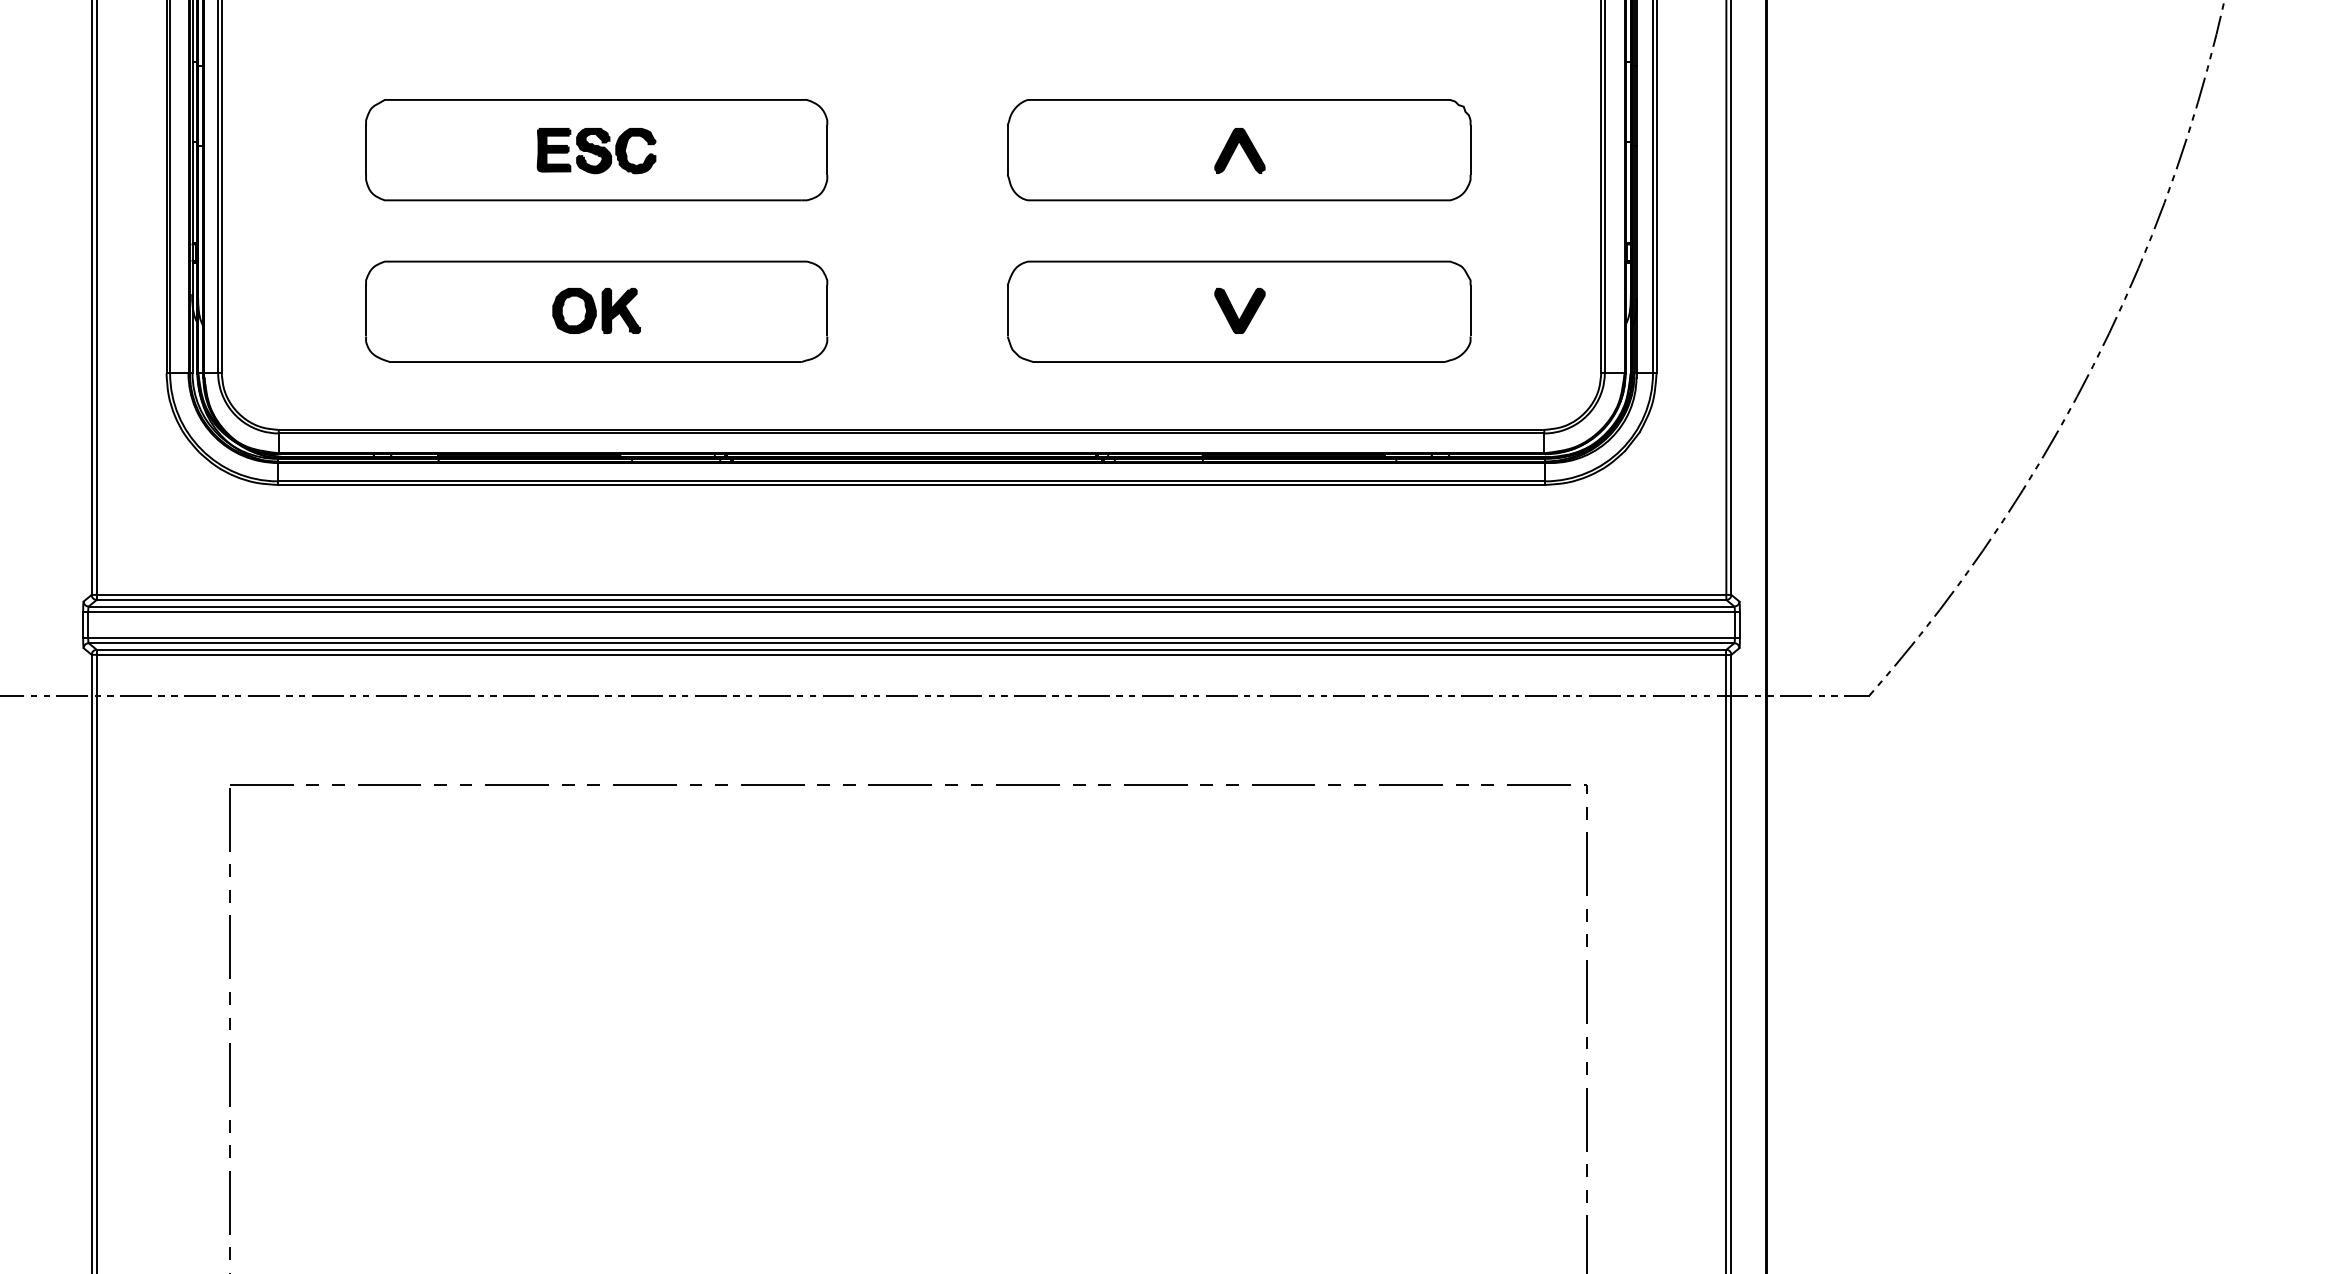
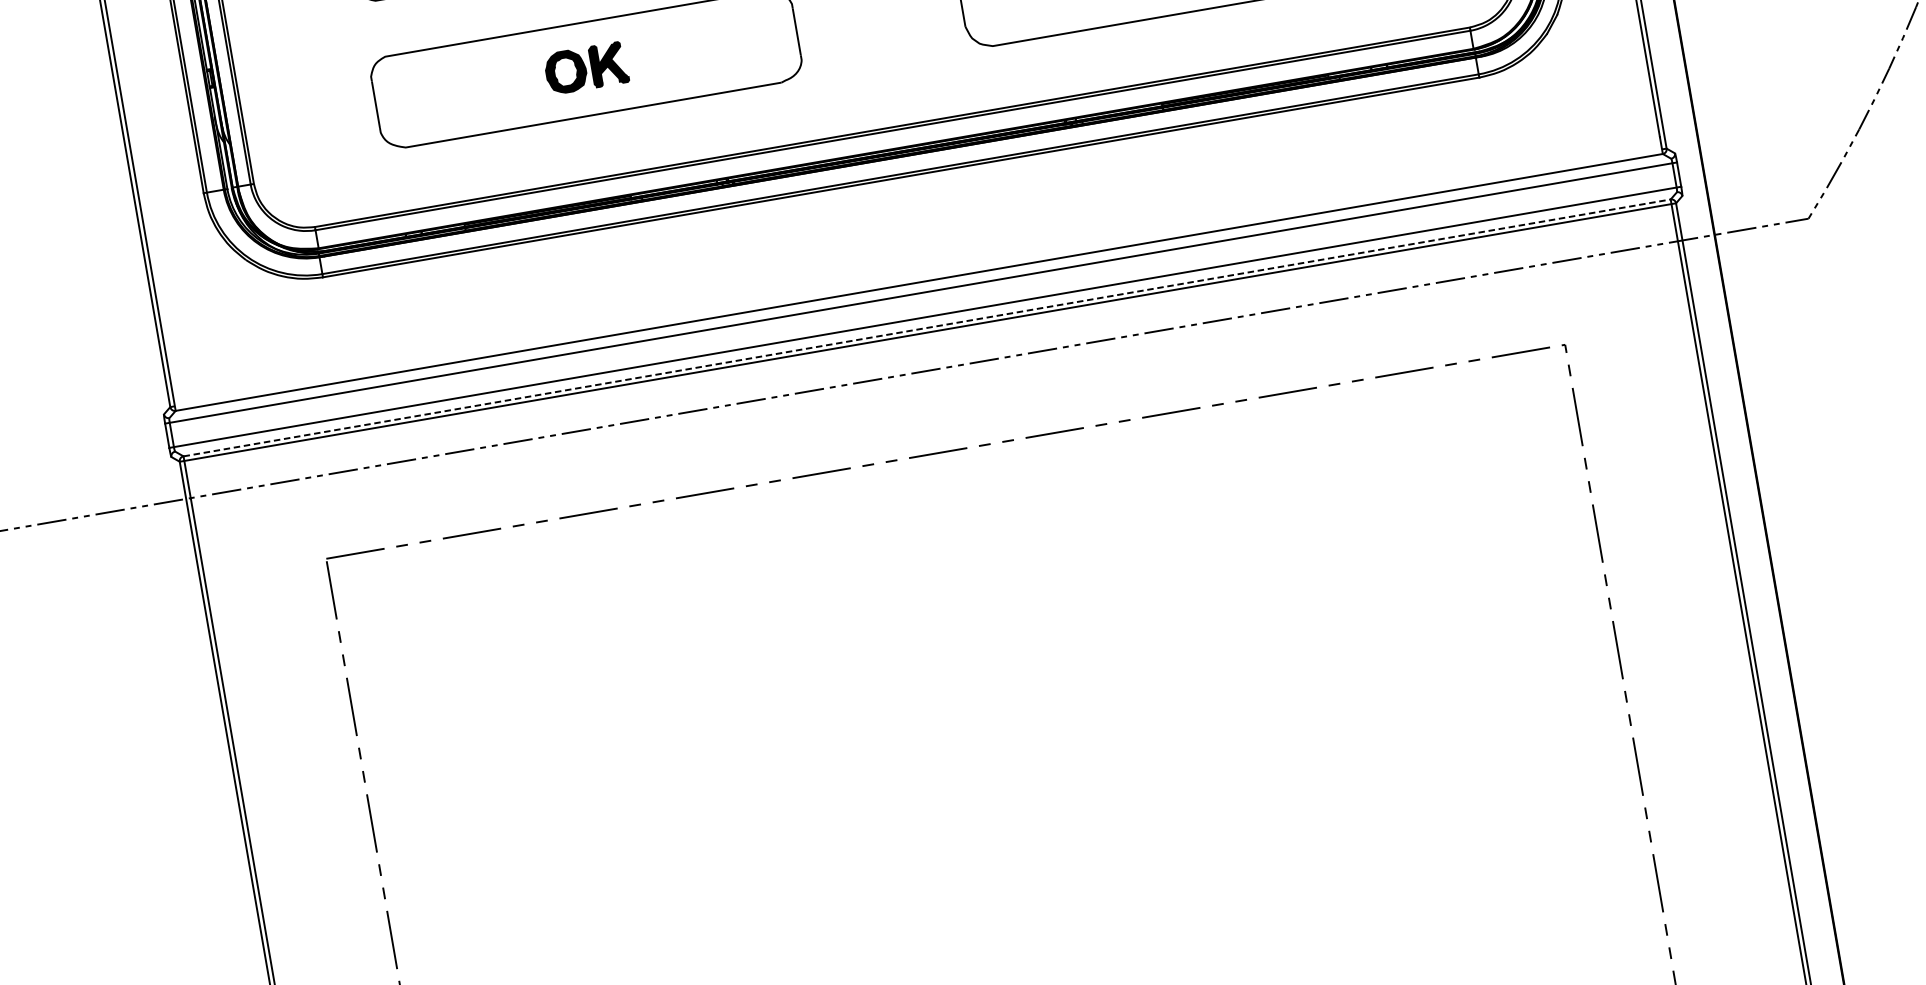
line: (911, 594) -> (918, 277), removed
line: (911, 606) -> (920, 288), removed
line: (911, 643) -> (926, 322), removed
line: (911, 649) -> (927, 327), solid -> dashed

